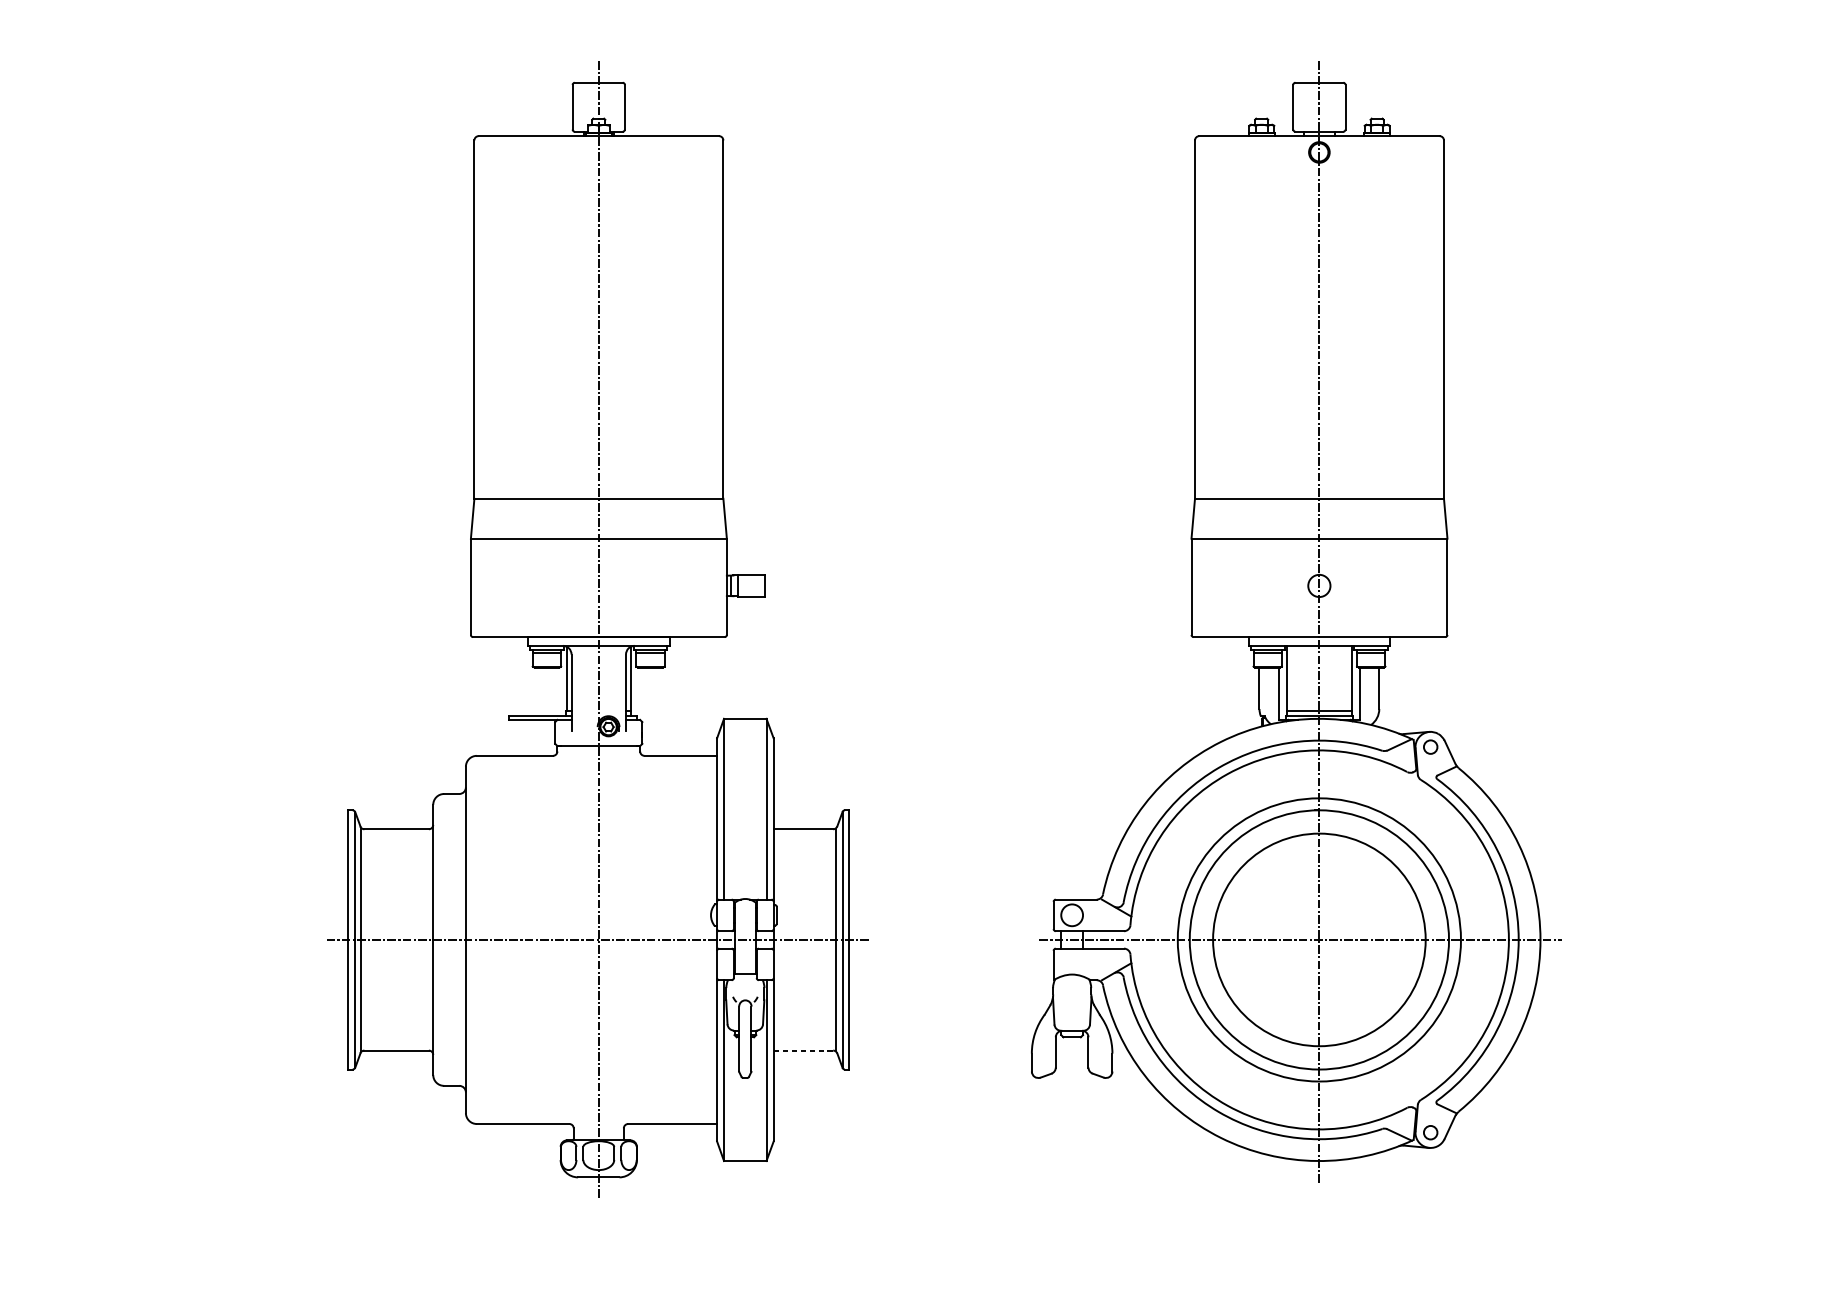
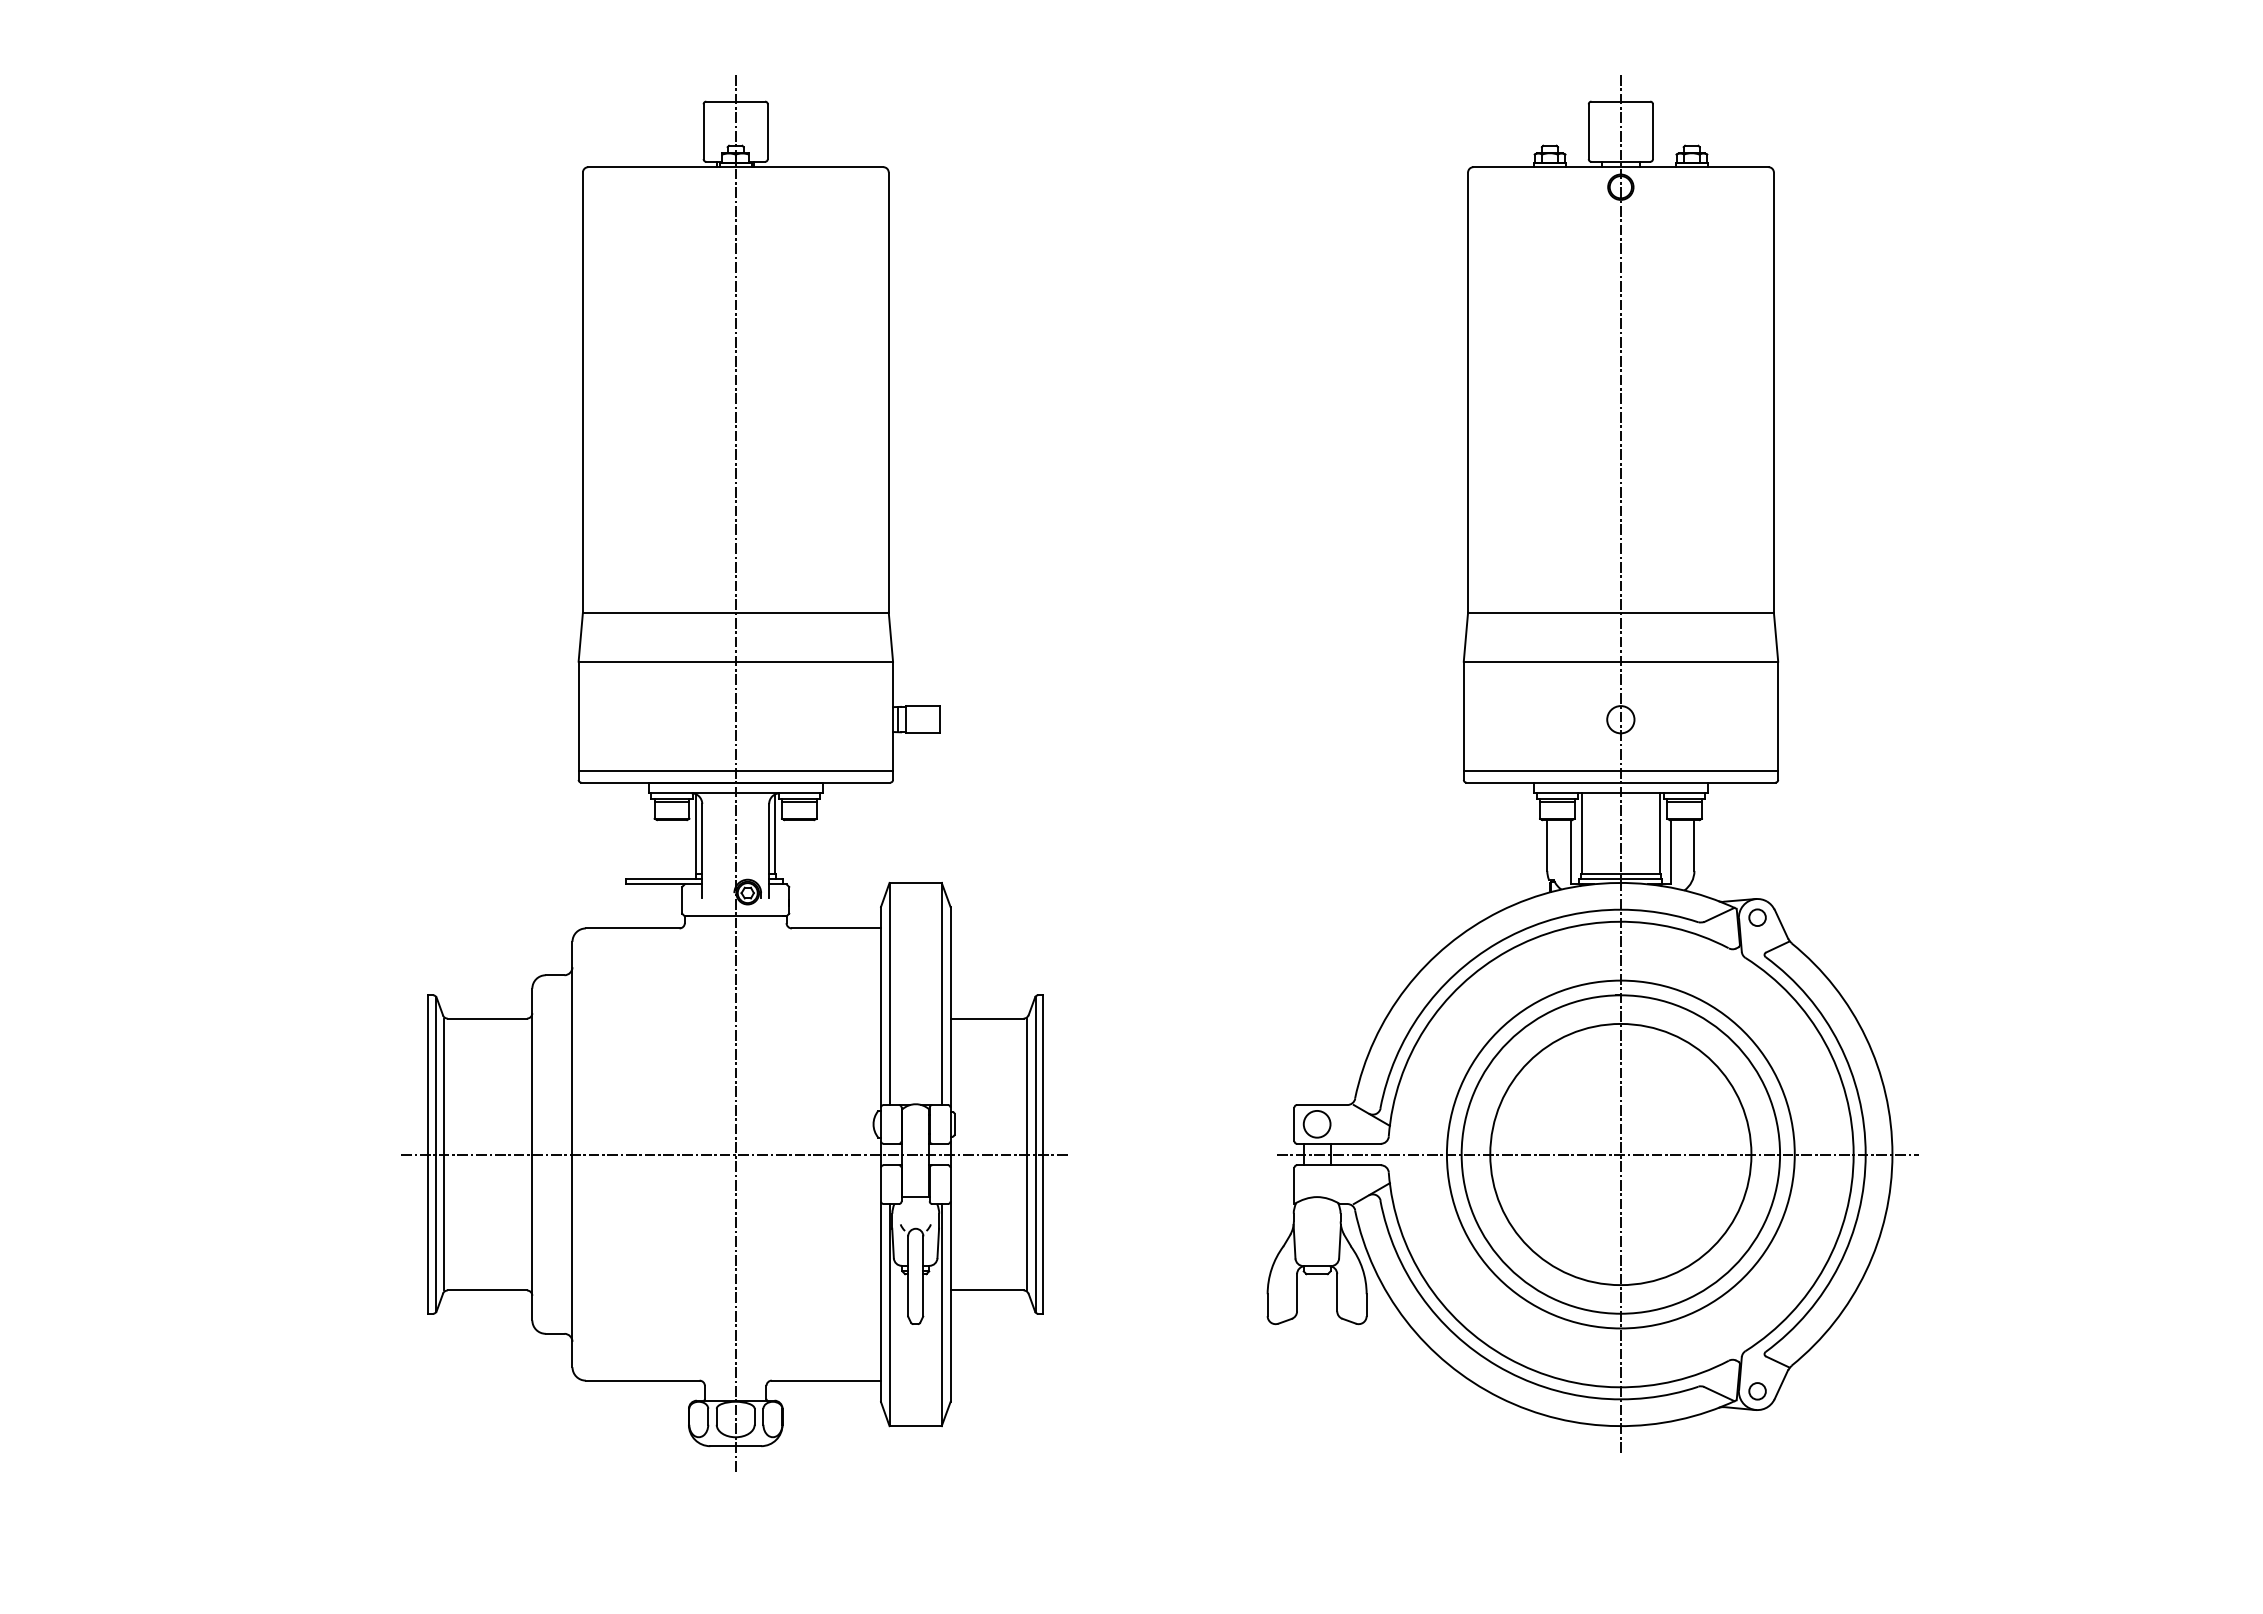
line: (598, 627) -> (735, 770), added
line: (1319, 627) -> (1620, 770), added
line: (803, 1050) -> (987, 1290), dashed -> solid

